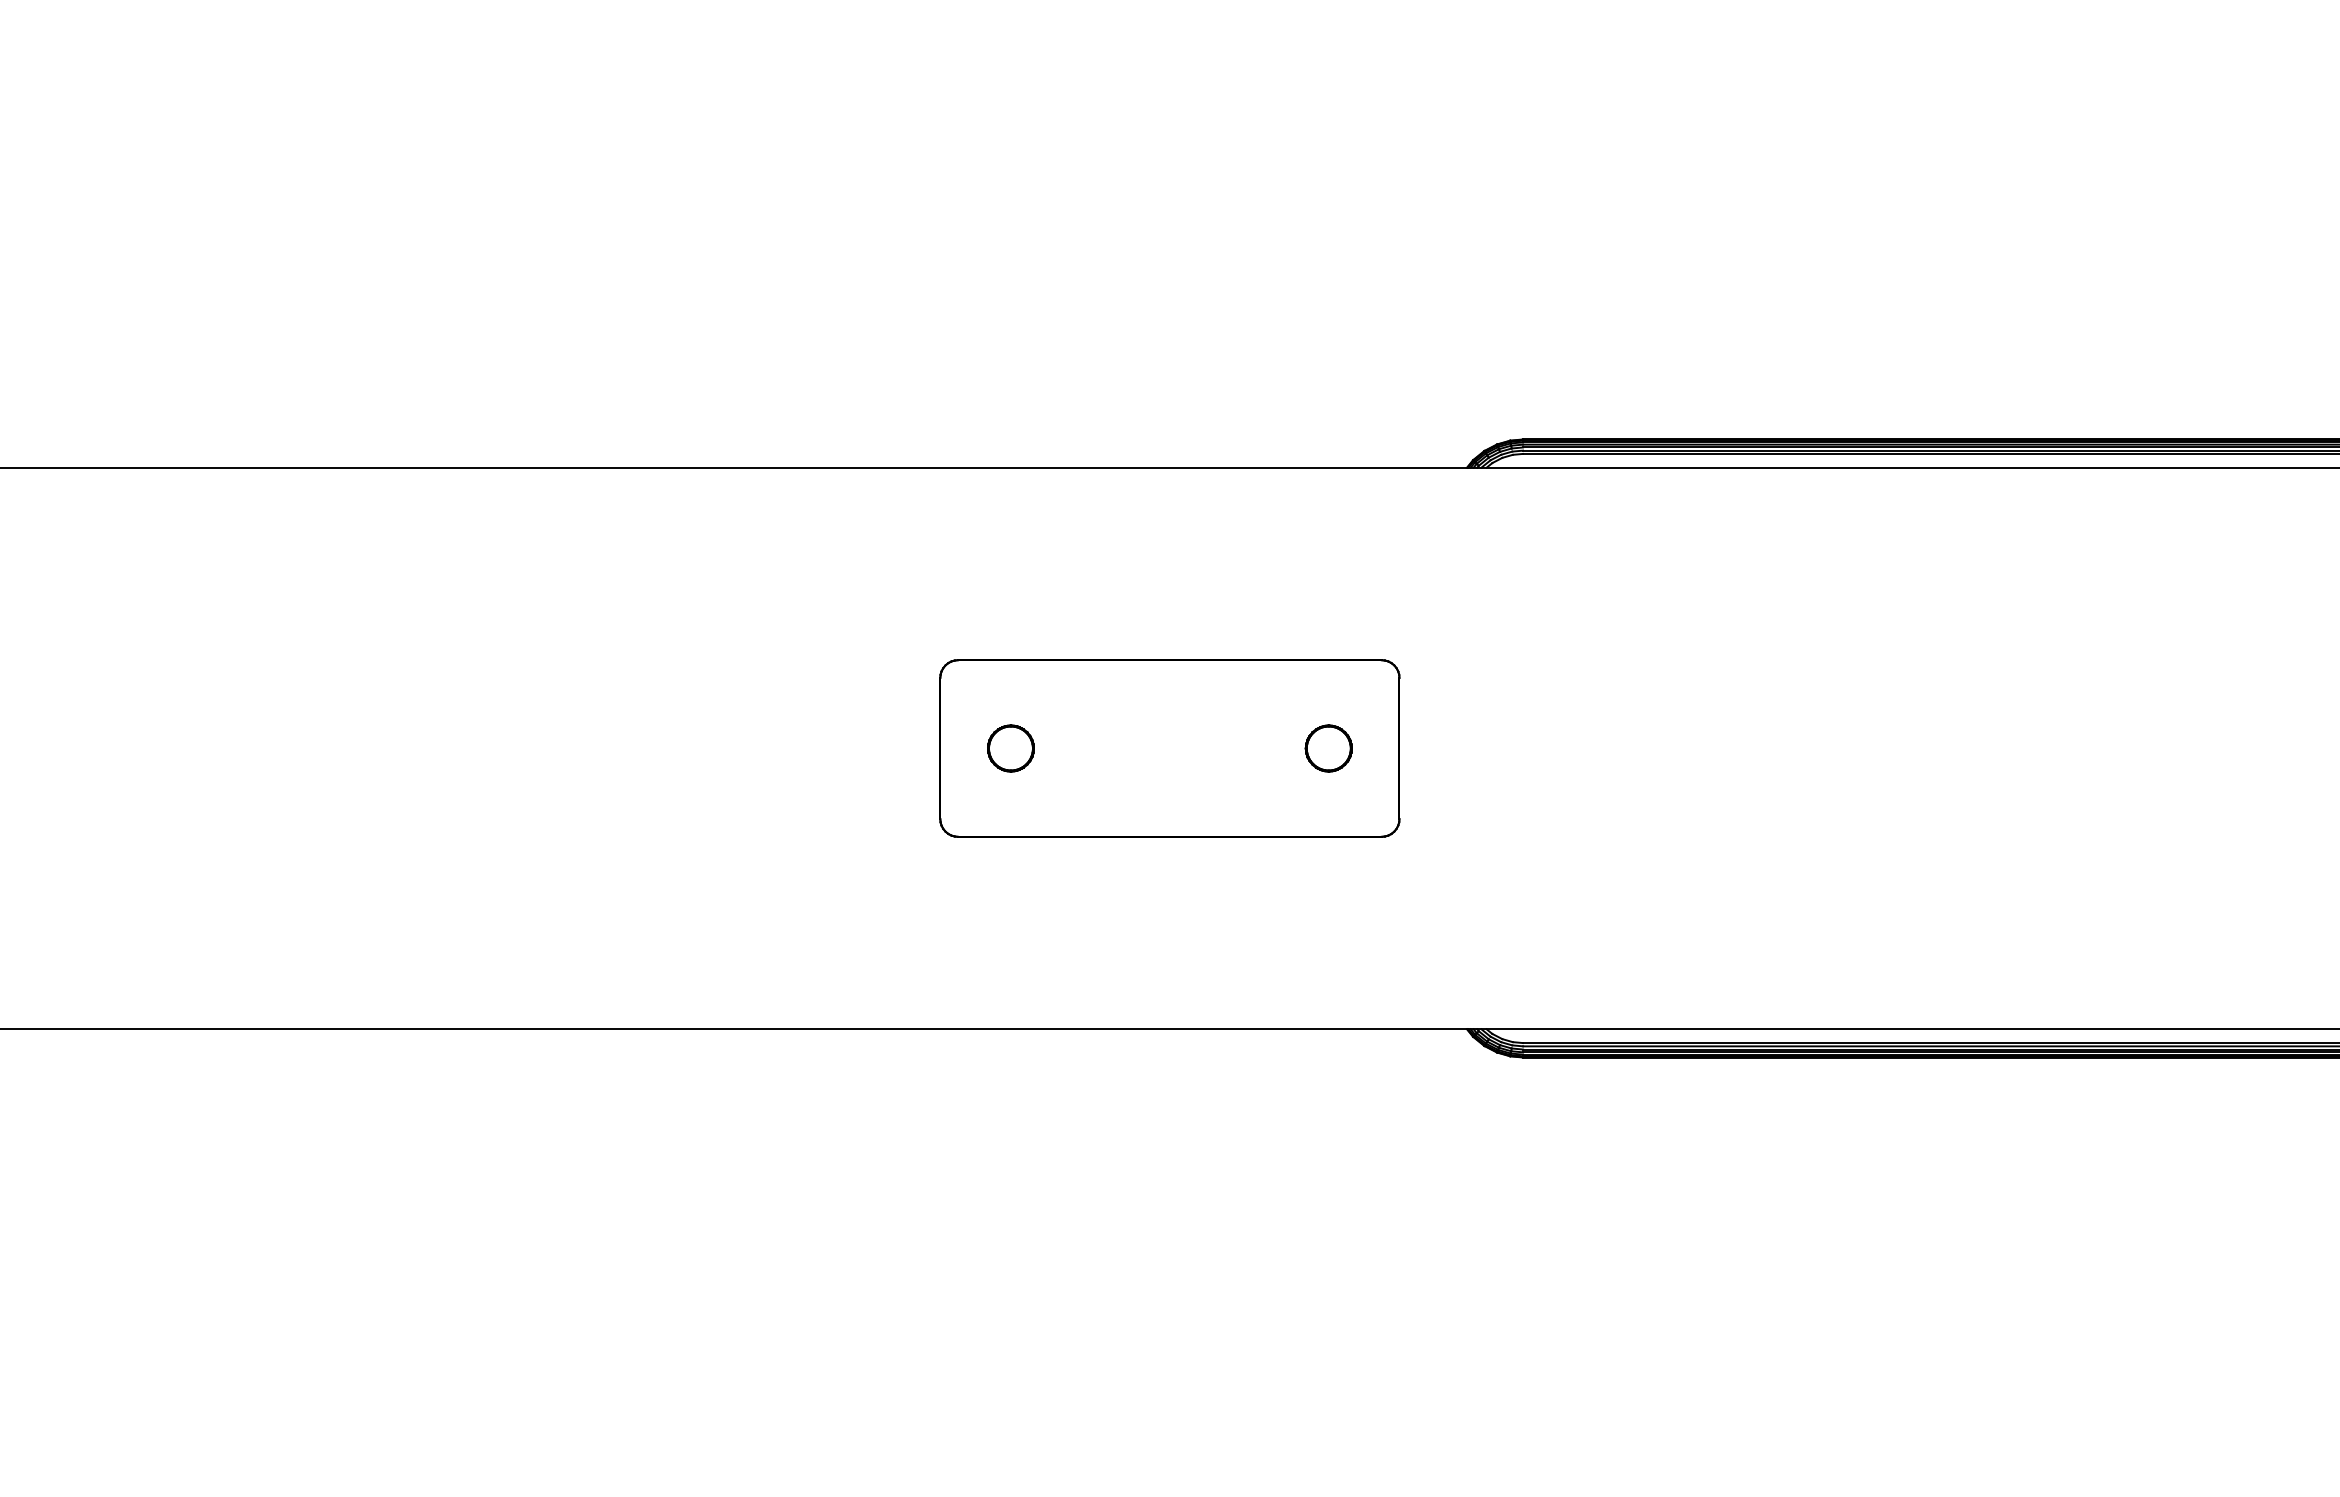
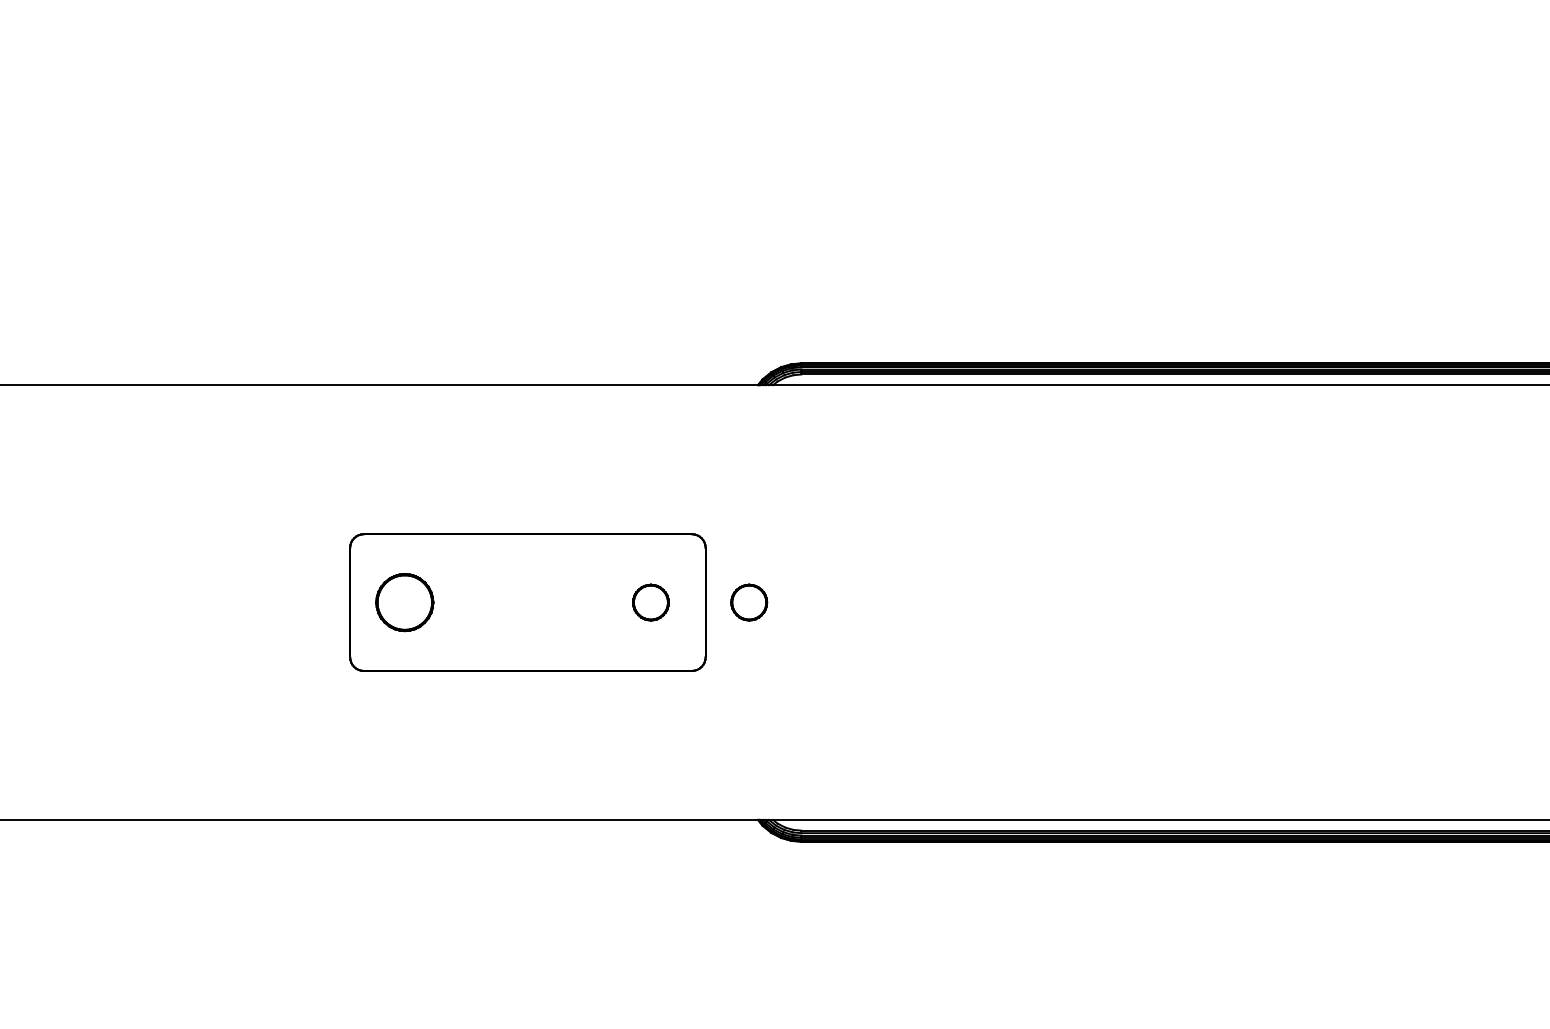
part: (1010, 748) -> (404, 602), size x1.6
part: (1455, 748) -> (749, 602), added

